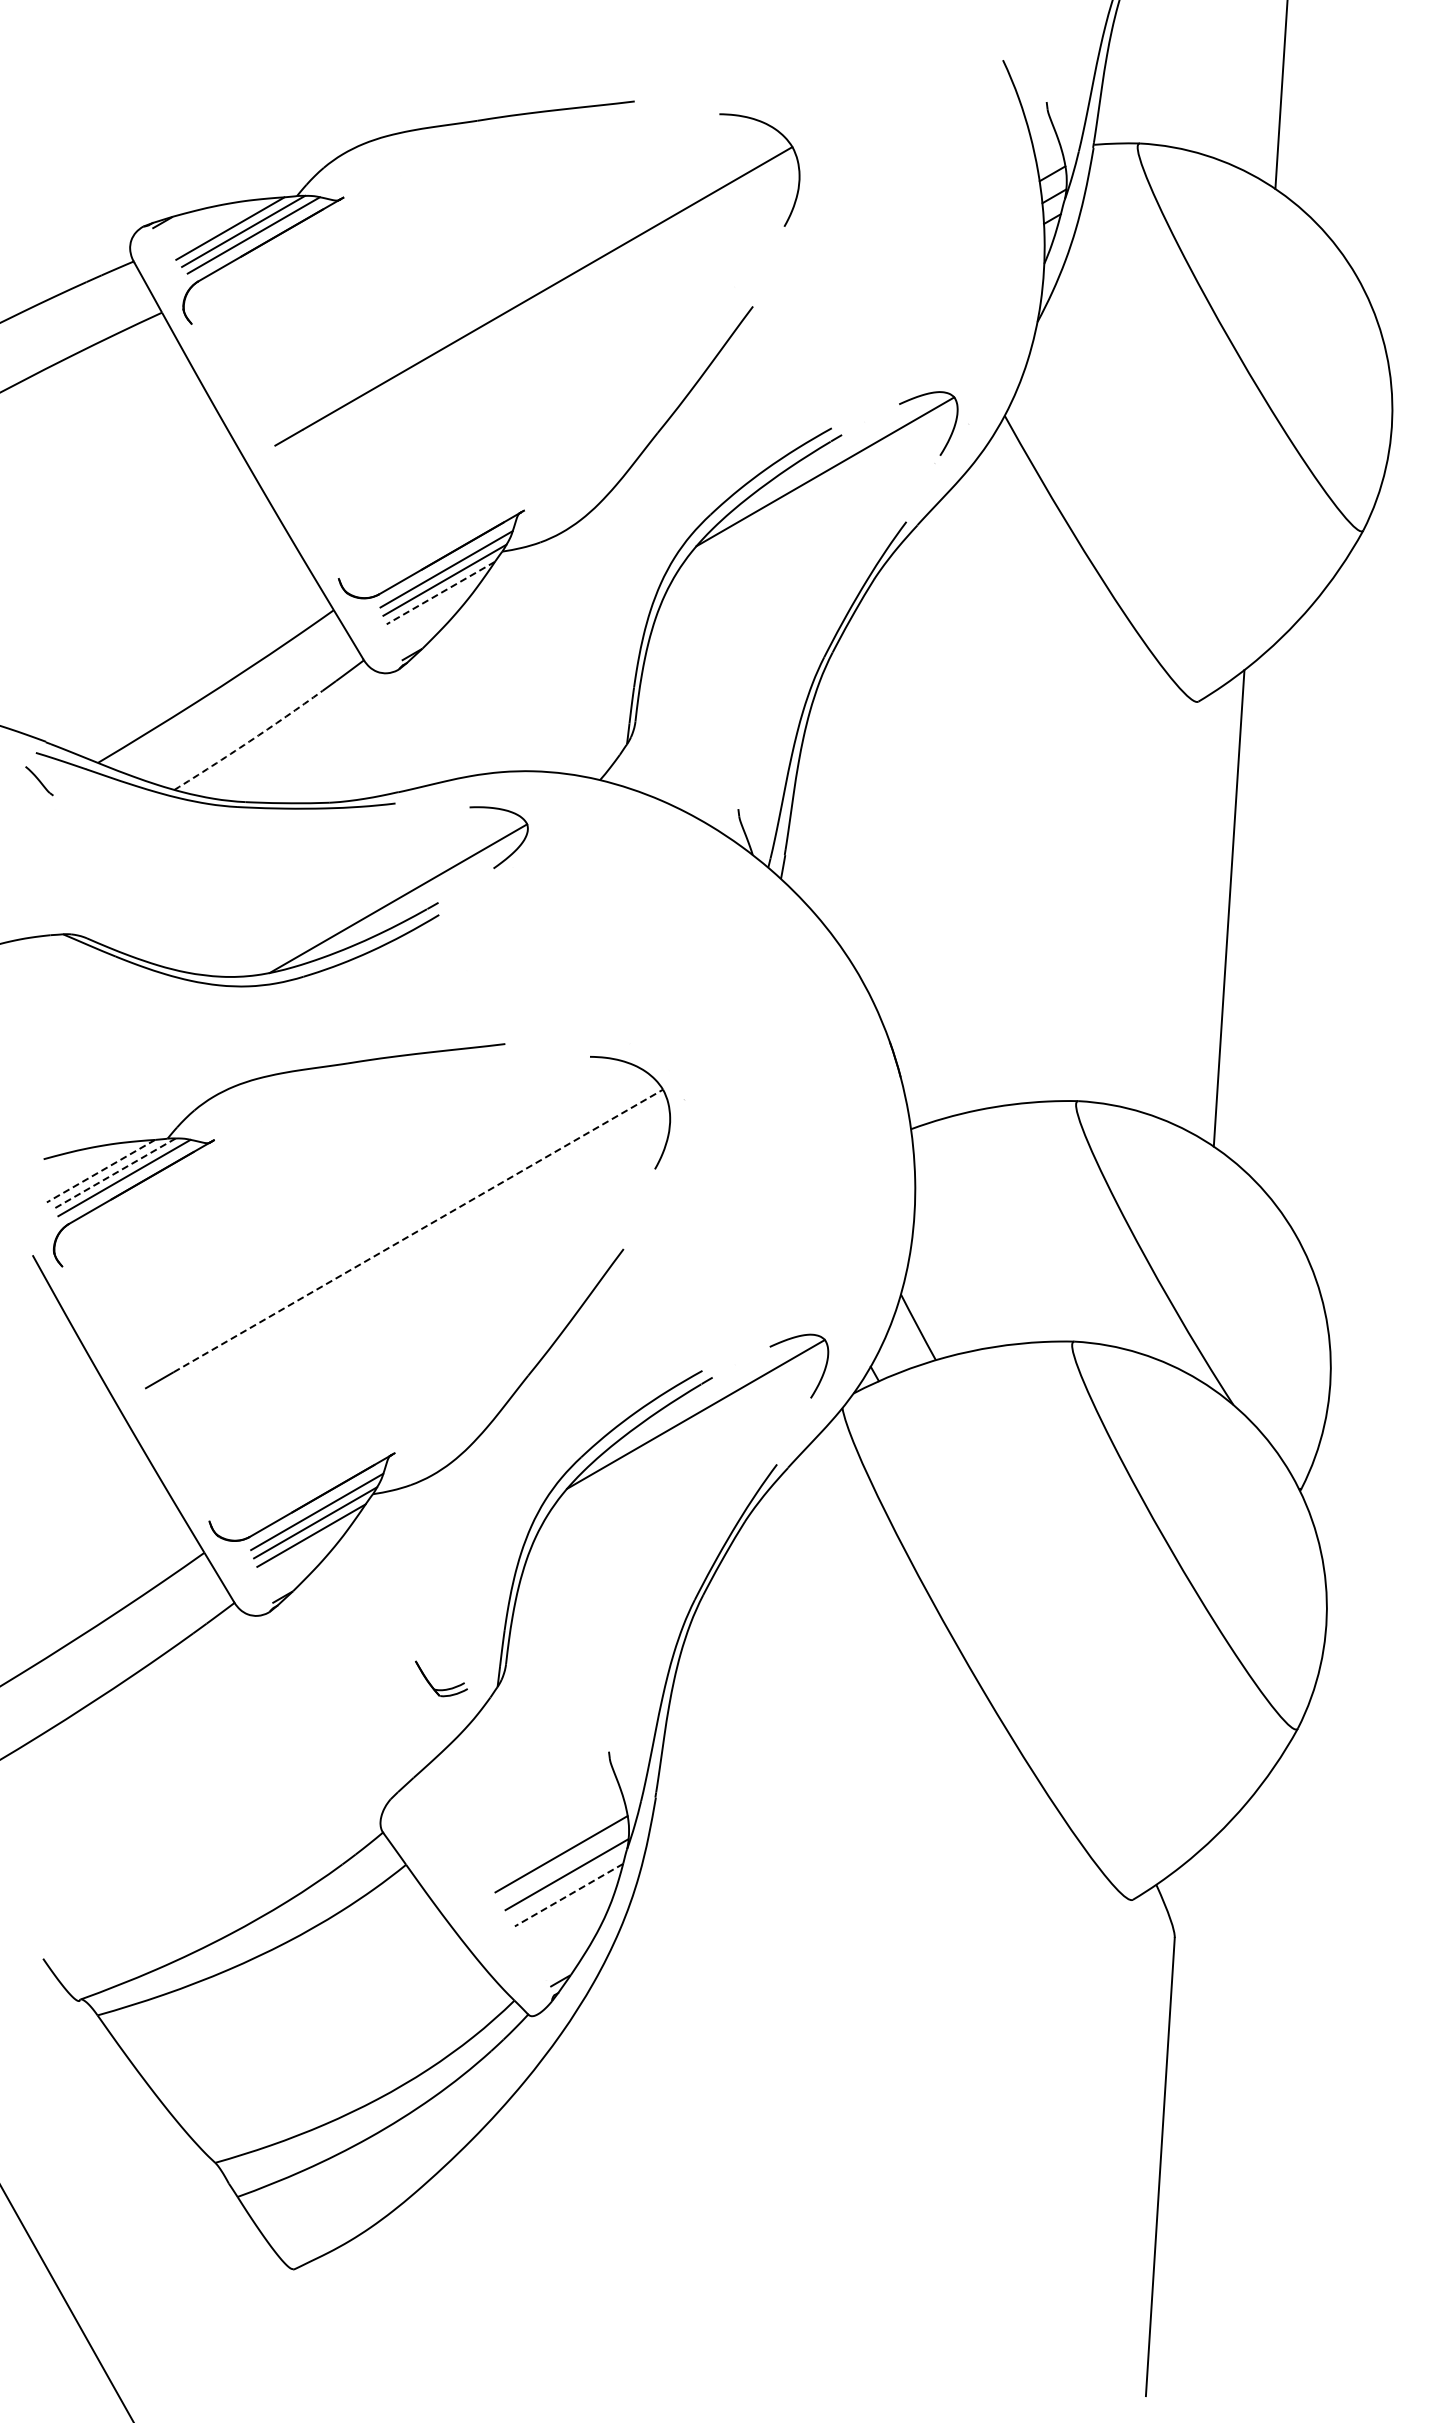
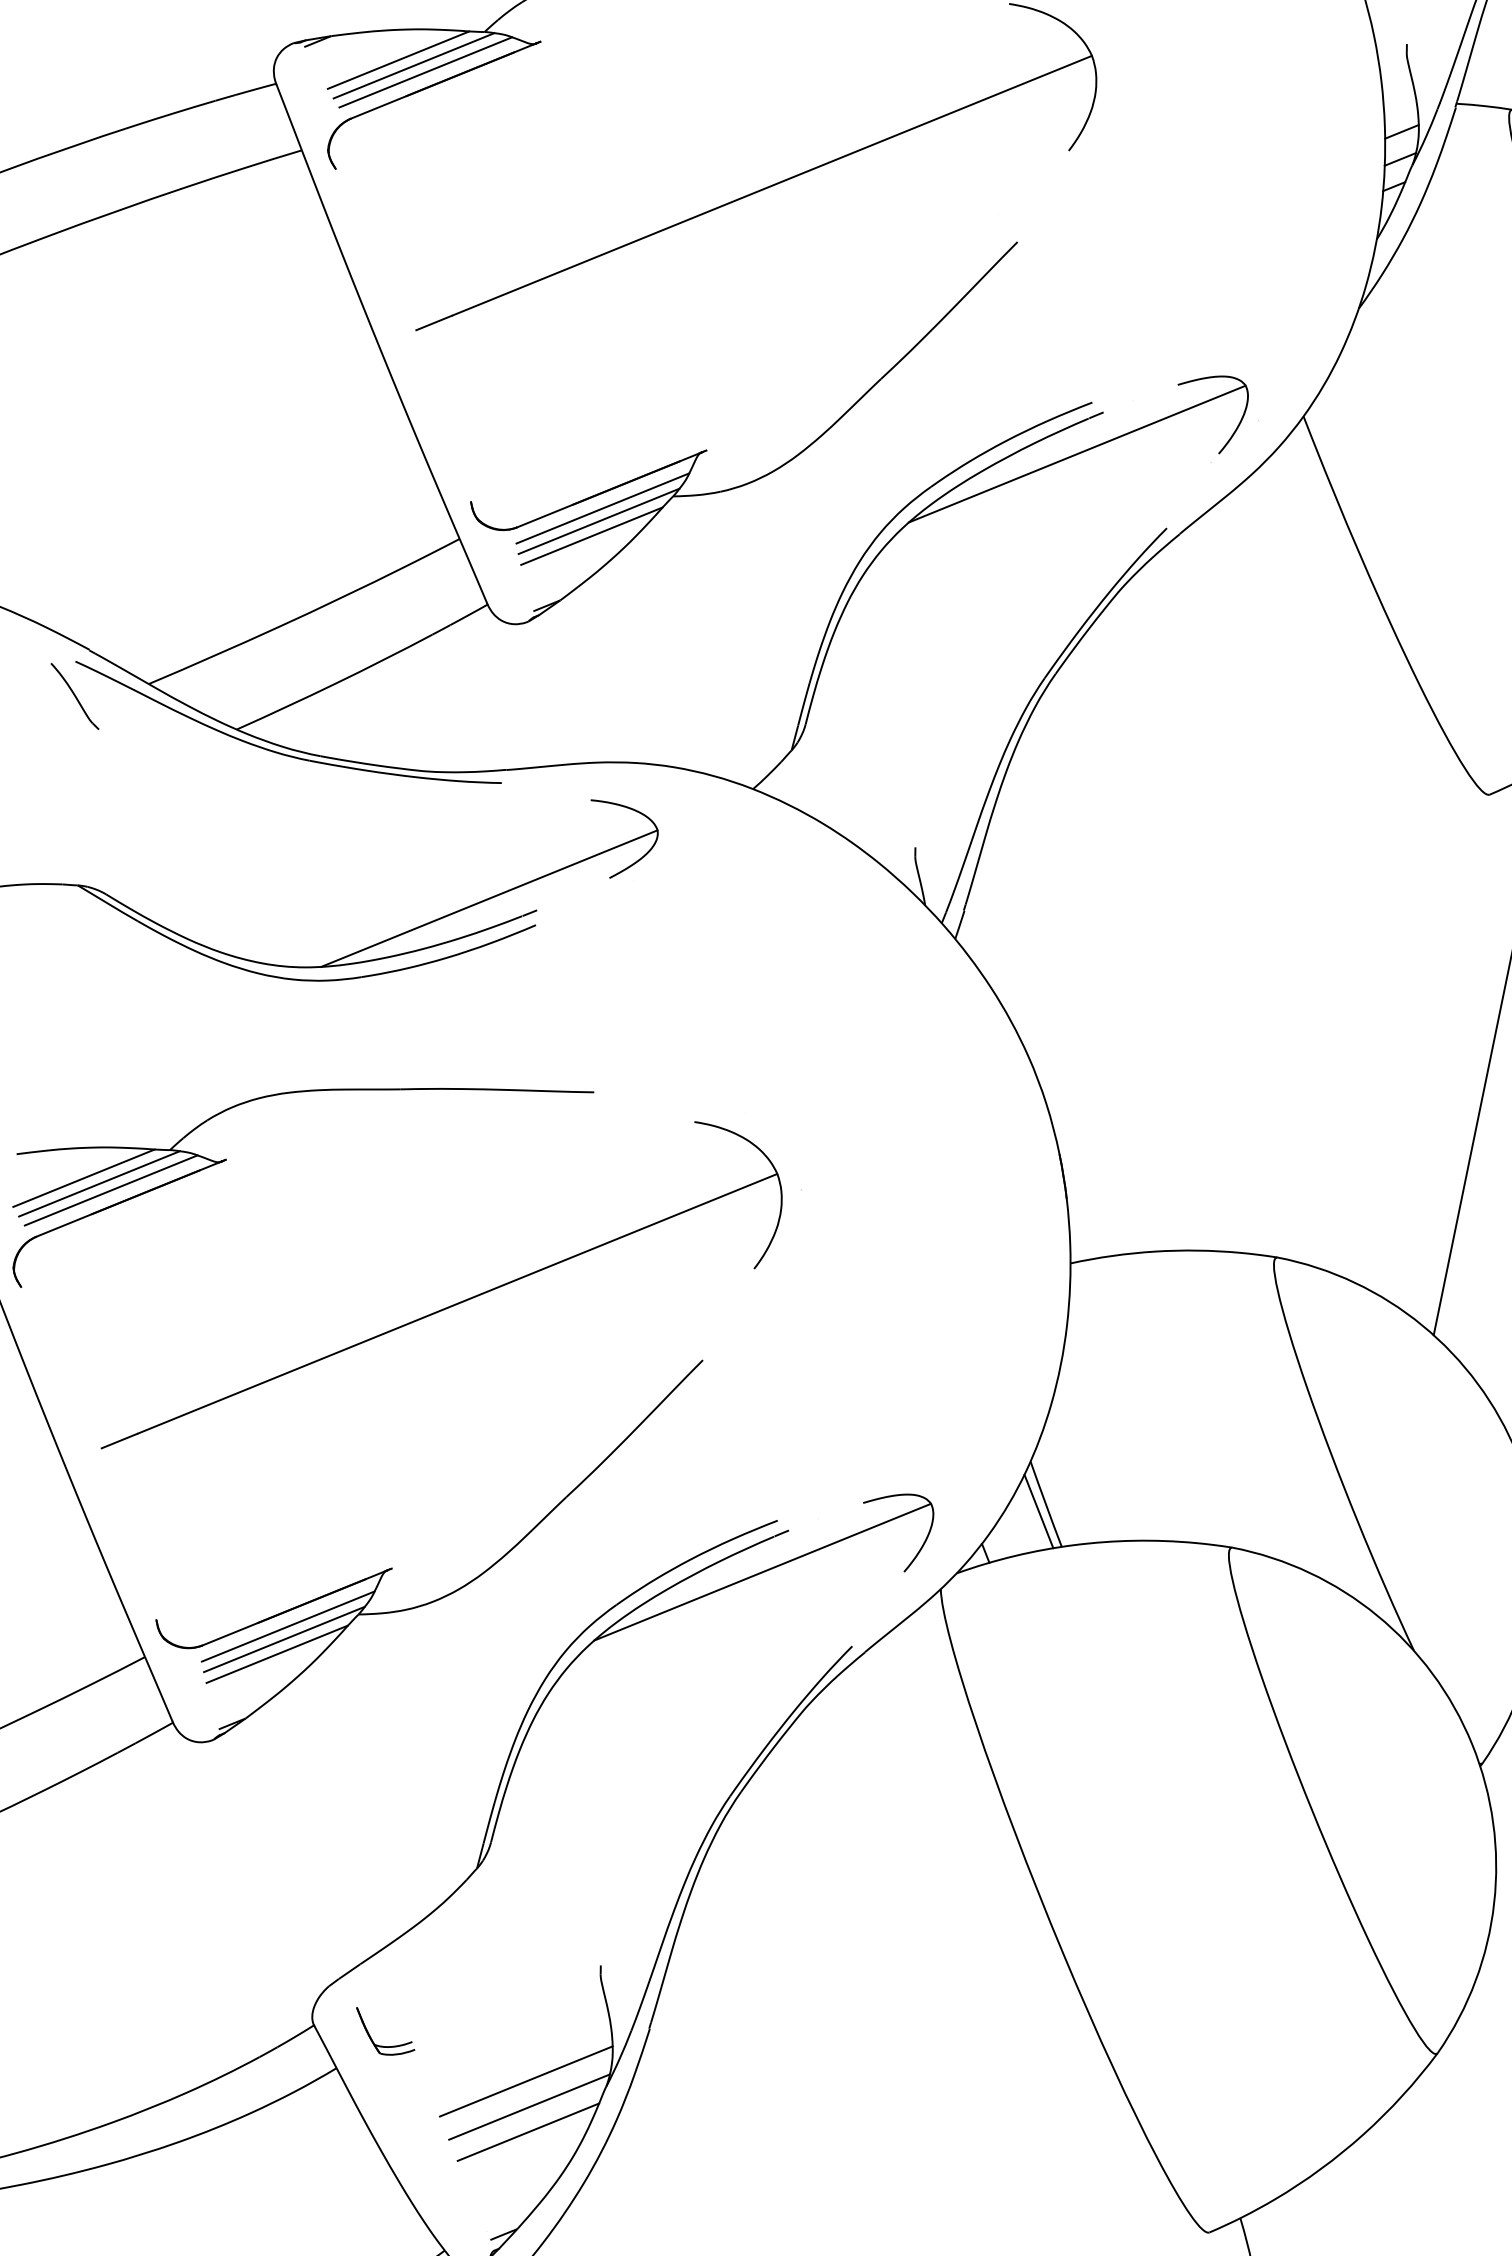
line: (440, 593) -> (591, 536), dashed -> solid
line: (249, 741) -> (335, 683), dashed -> solid
part: (39, 780) -> (75, 695), size x1.67
line: (101, 1171) -> (84, 1178), dashed -> solid
line: (113, 1174) -> (98, 1184), dashed -> solid
line: (418, 1230) -> (457, 1303), dashed -> solid
line: (913, 1333) -> (1039, 1510), added
part: (441, 1689) -> (383, 2045), moved
line: (569, 1895) -> (528, 2132), dashed -> solid

